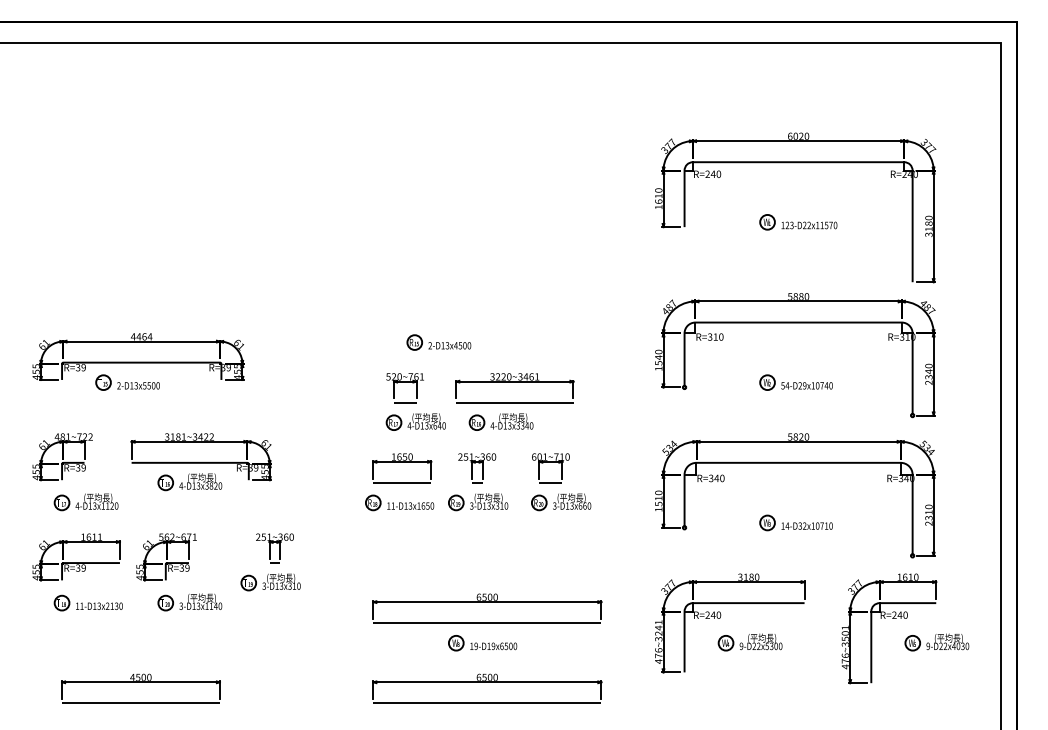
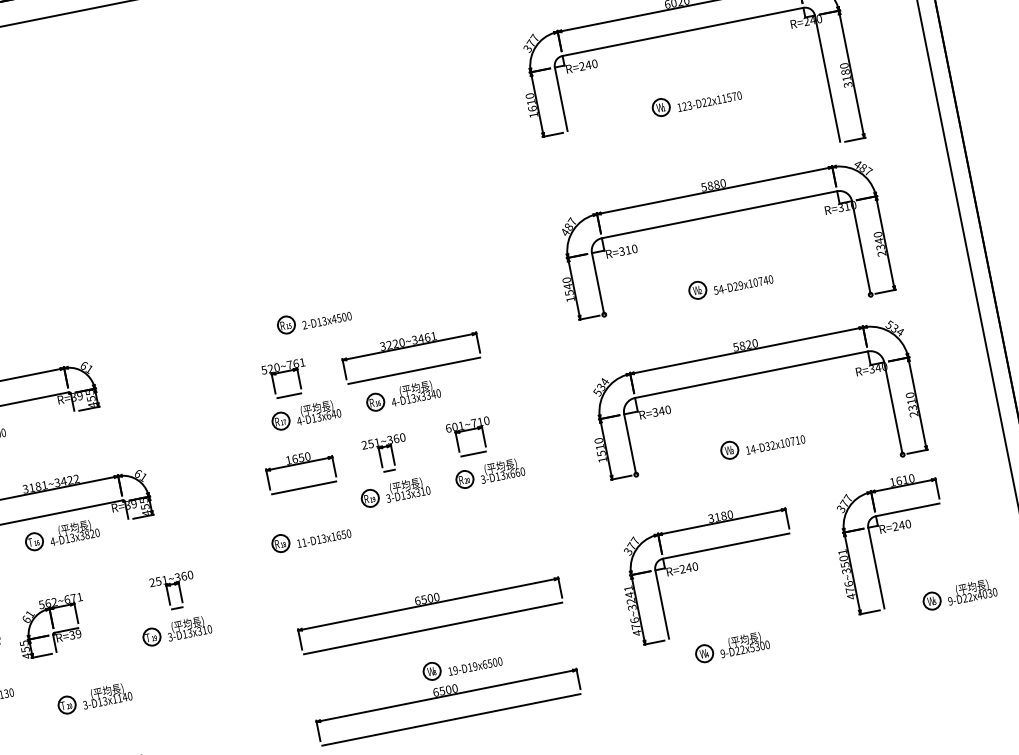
part: (399, 502) -> (310, 537), moved
part: (189, 602) -> (94, 698), moved
part: (749, 642) -> (731, 647), moved
part: (936, 642) -> (959, 594), moved
part: (482, 643) -> (462, 665), moved

